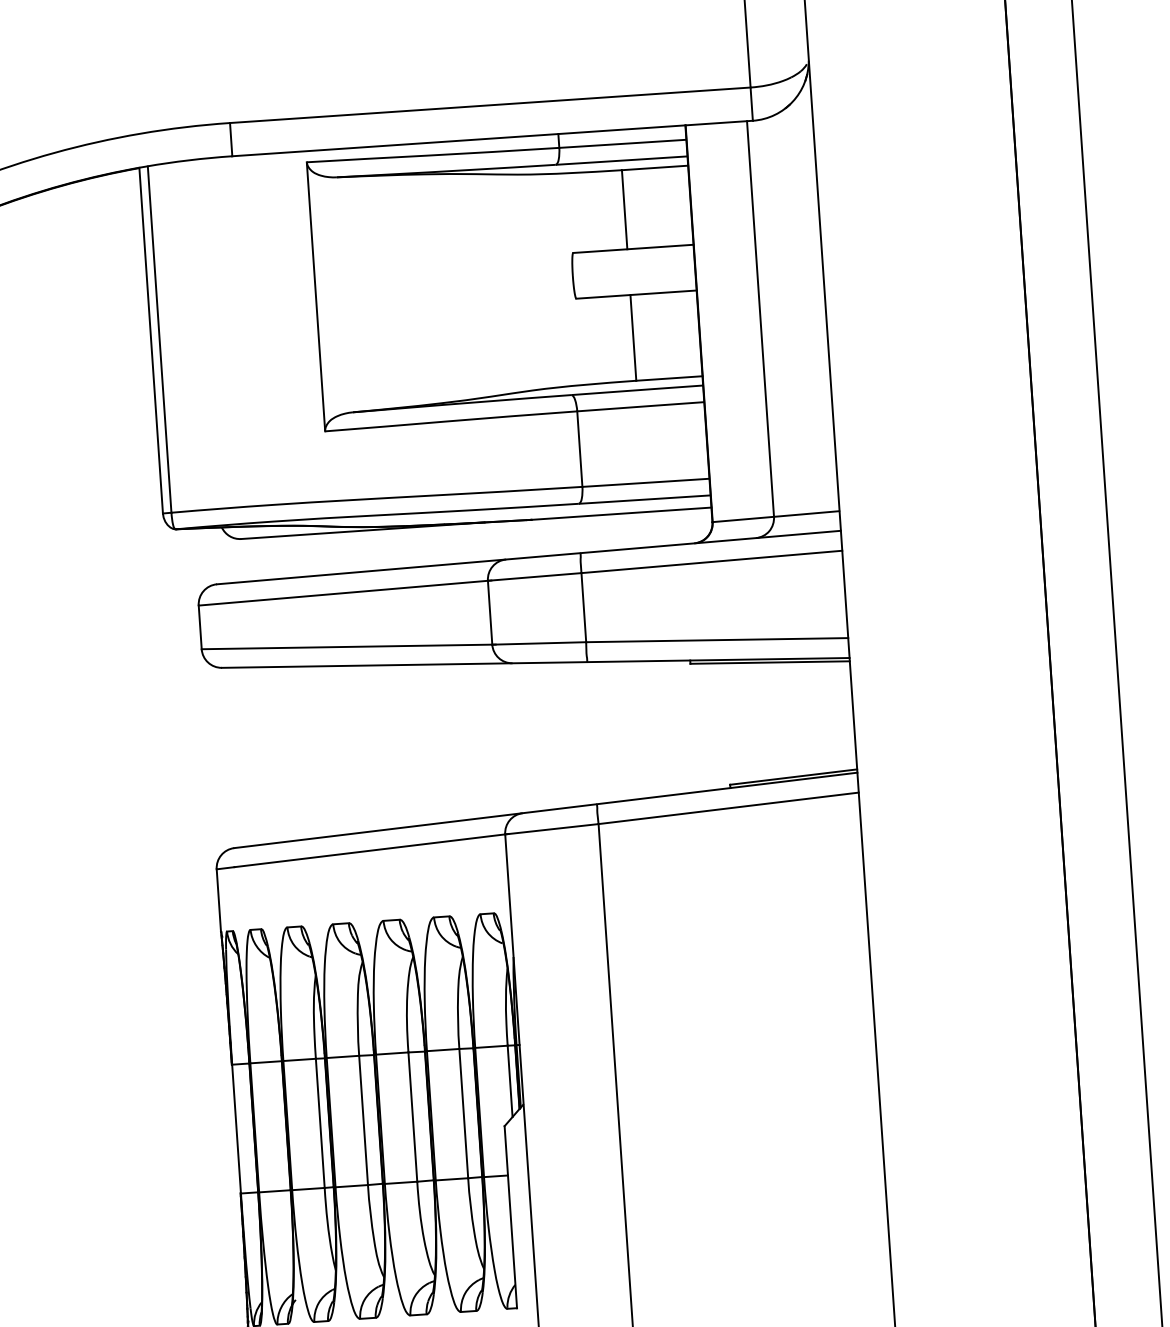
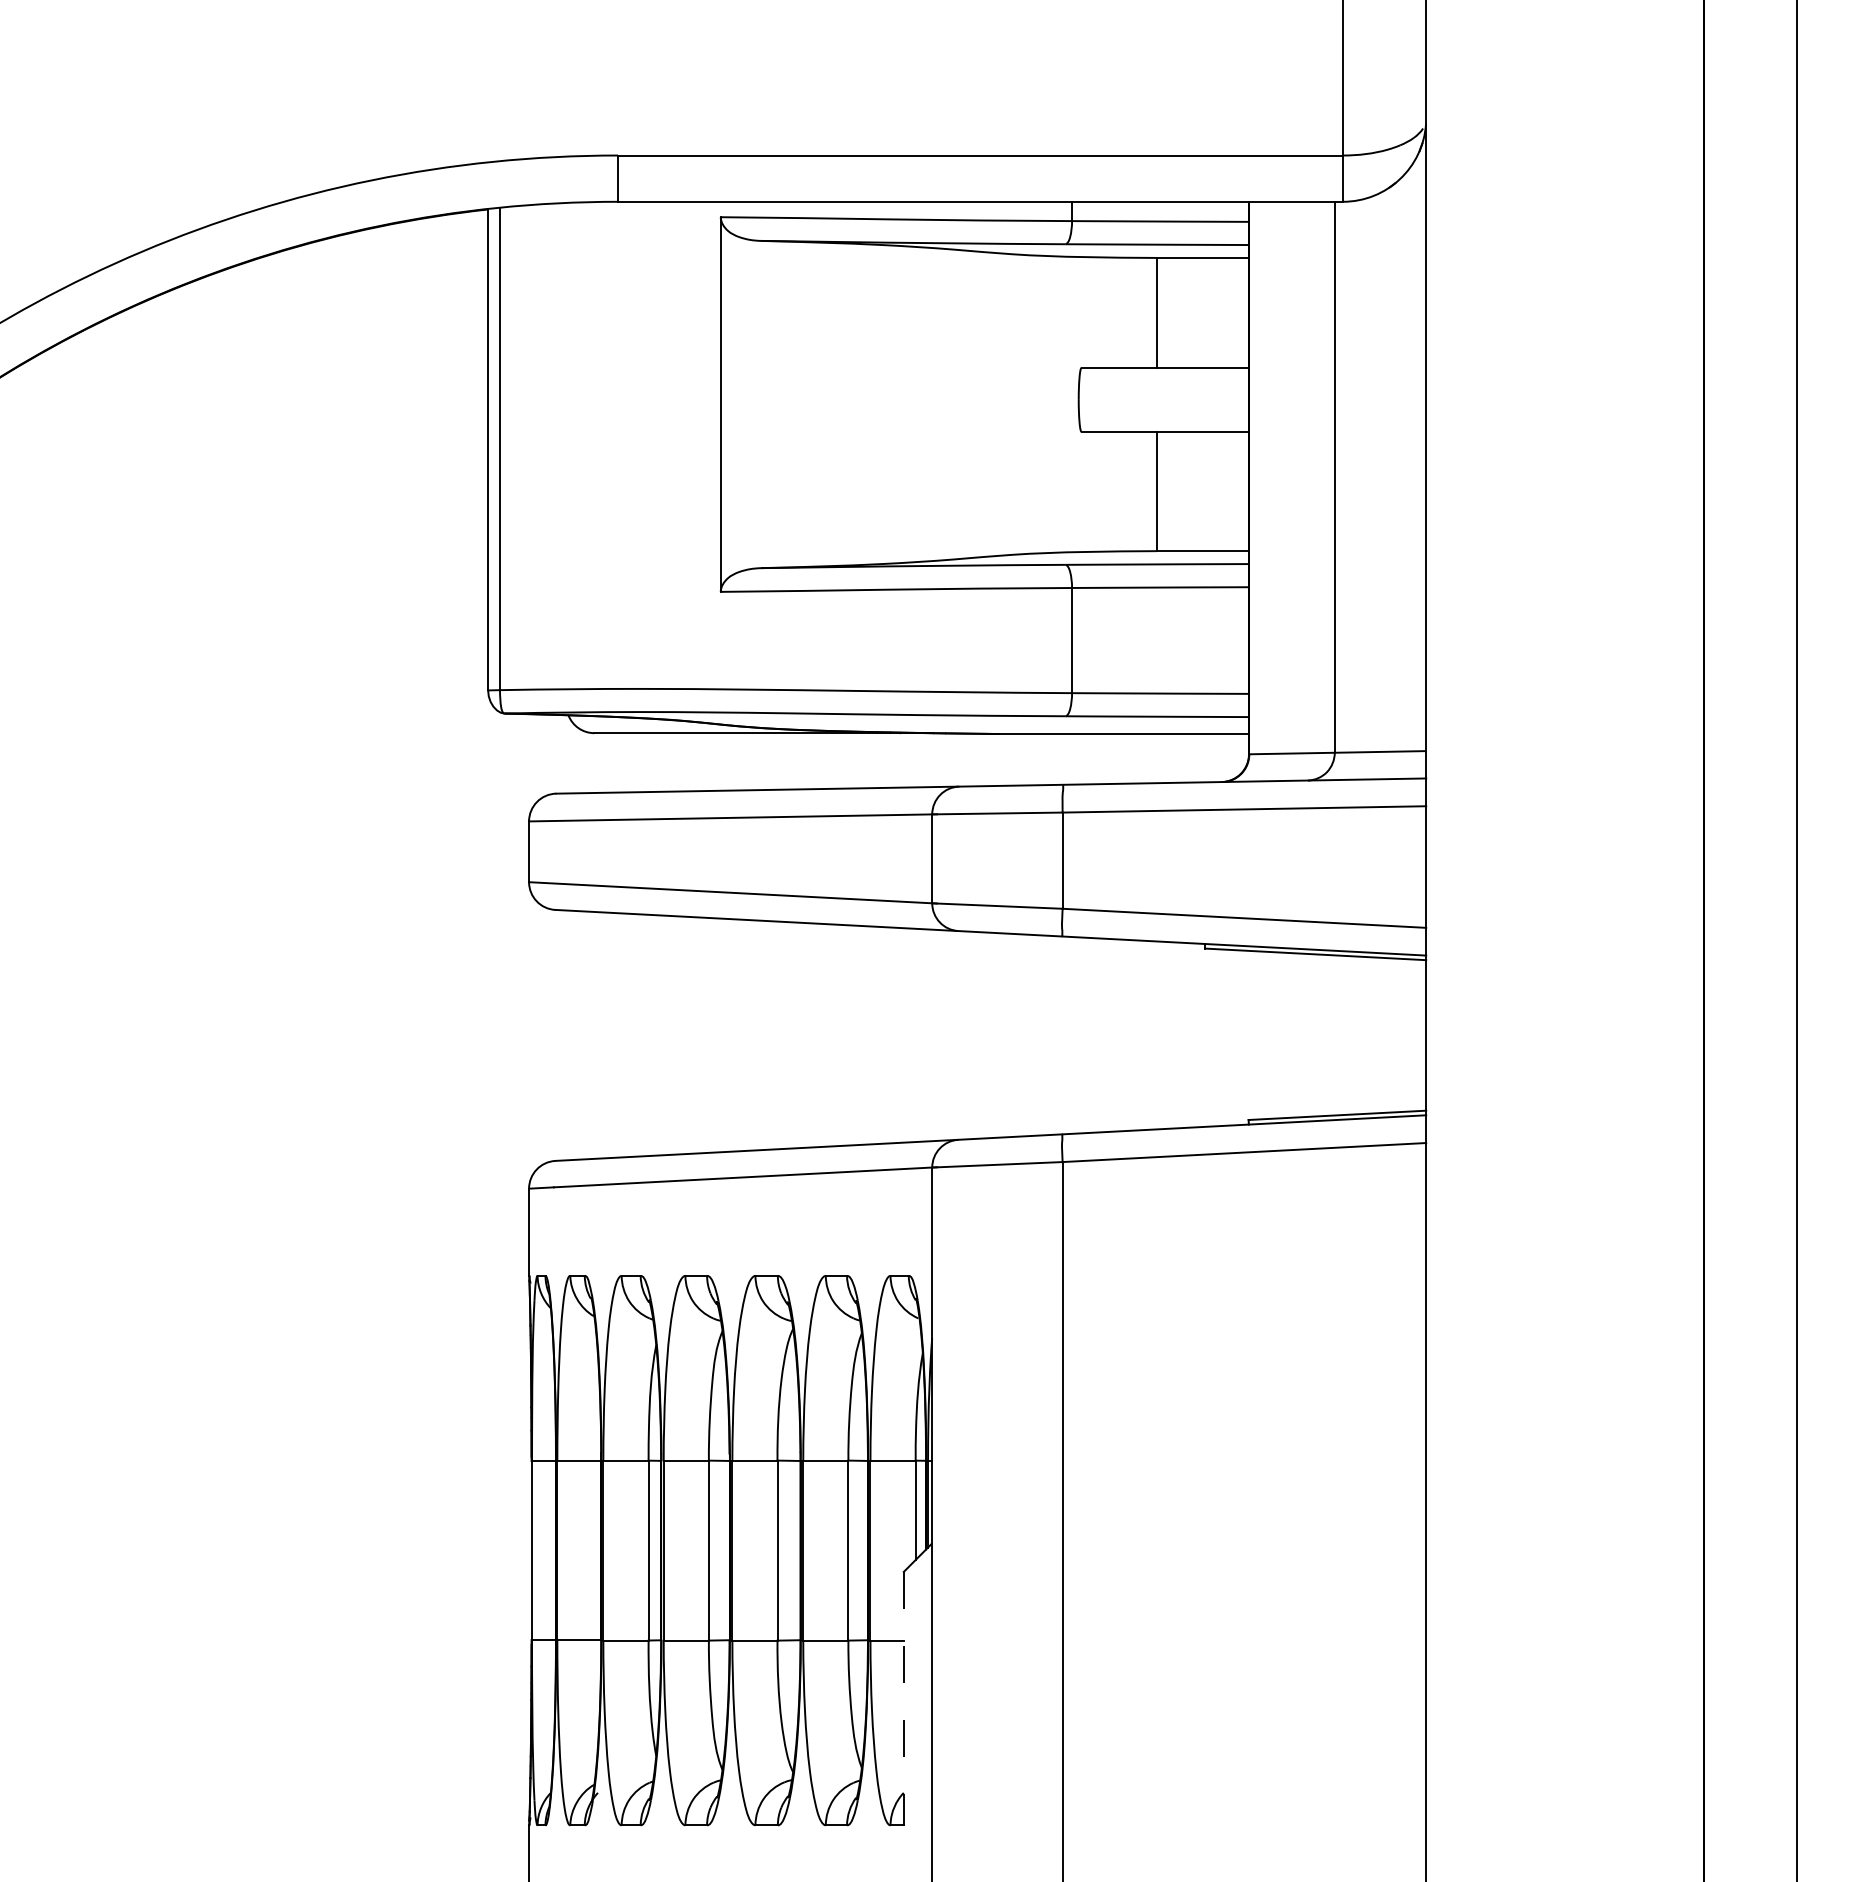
line: (510, 1217) -> (903, 1698), solid -> dashed

